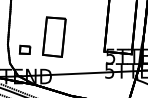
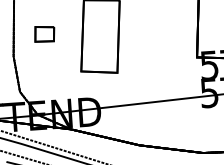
part: (24, 49) -> (43, 33), moved

